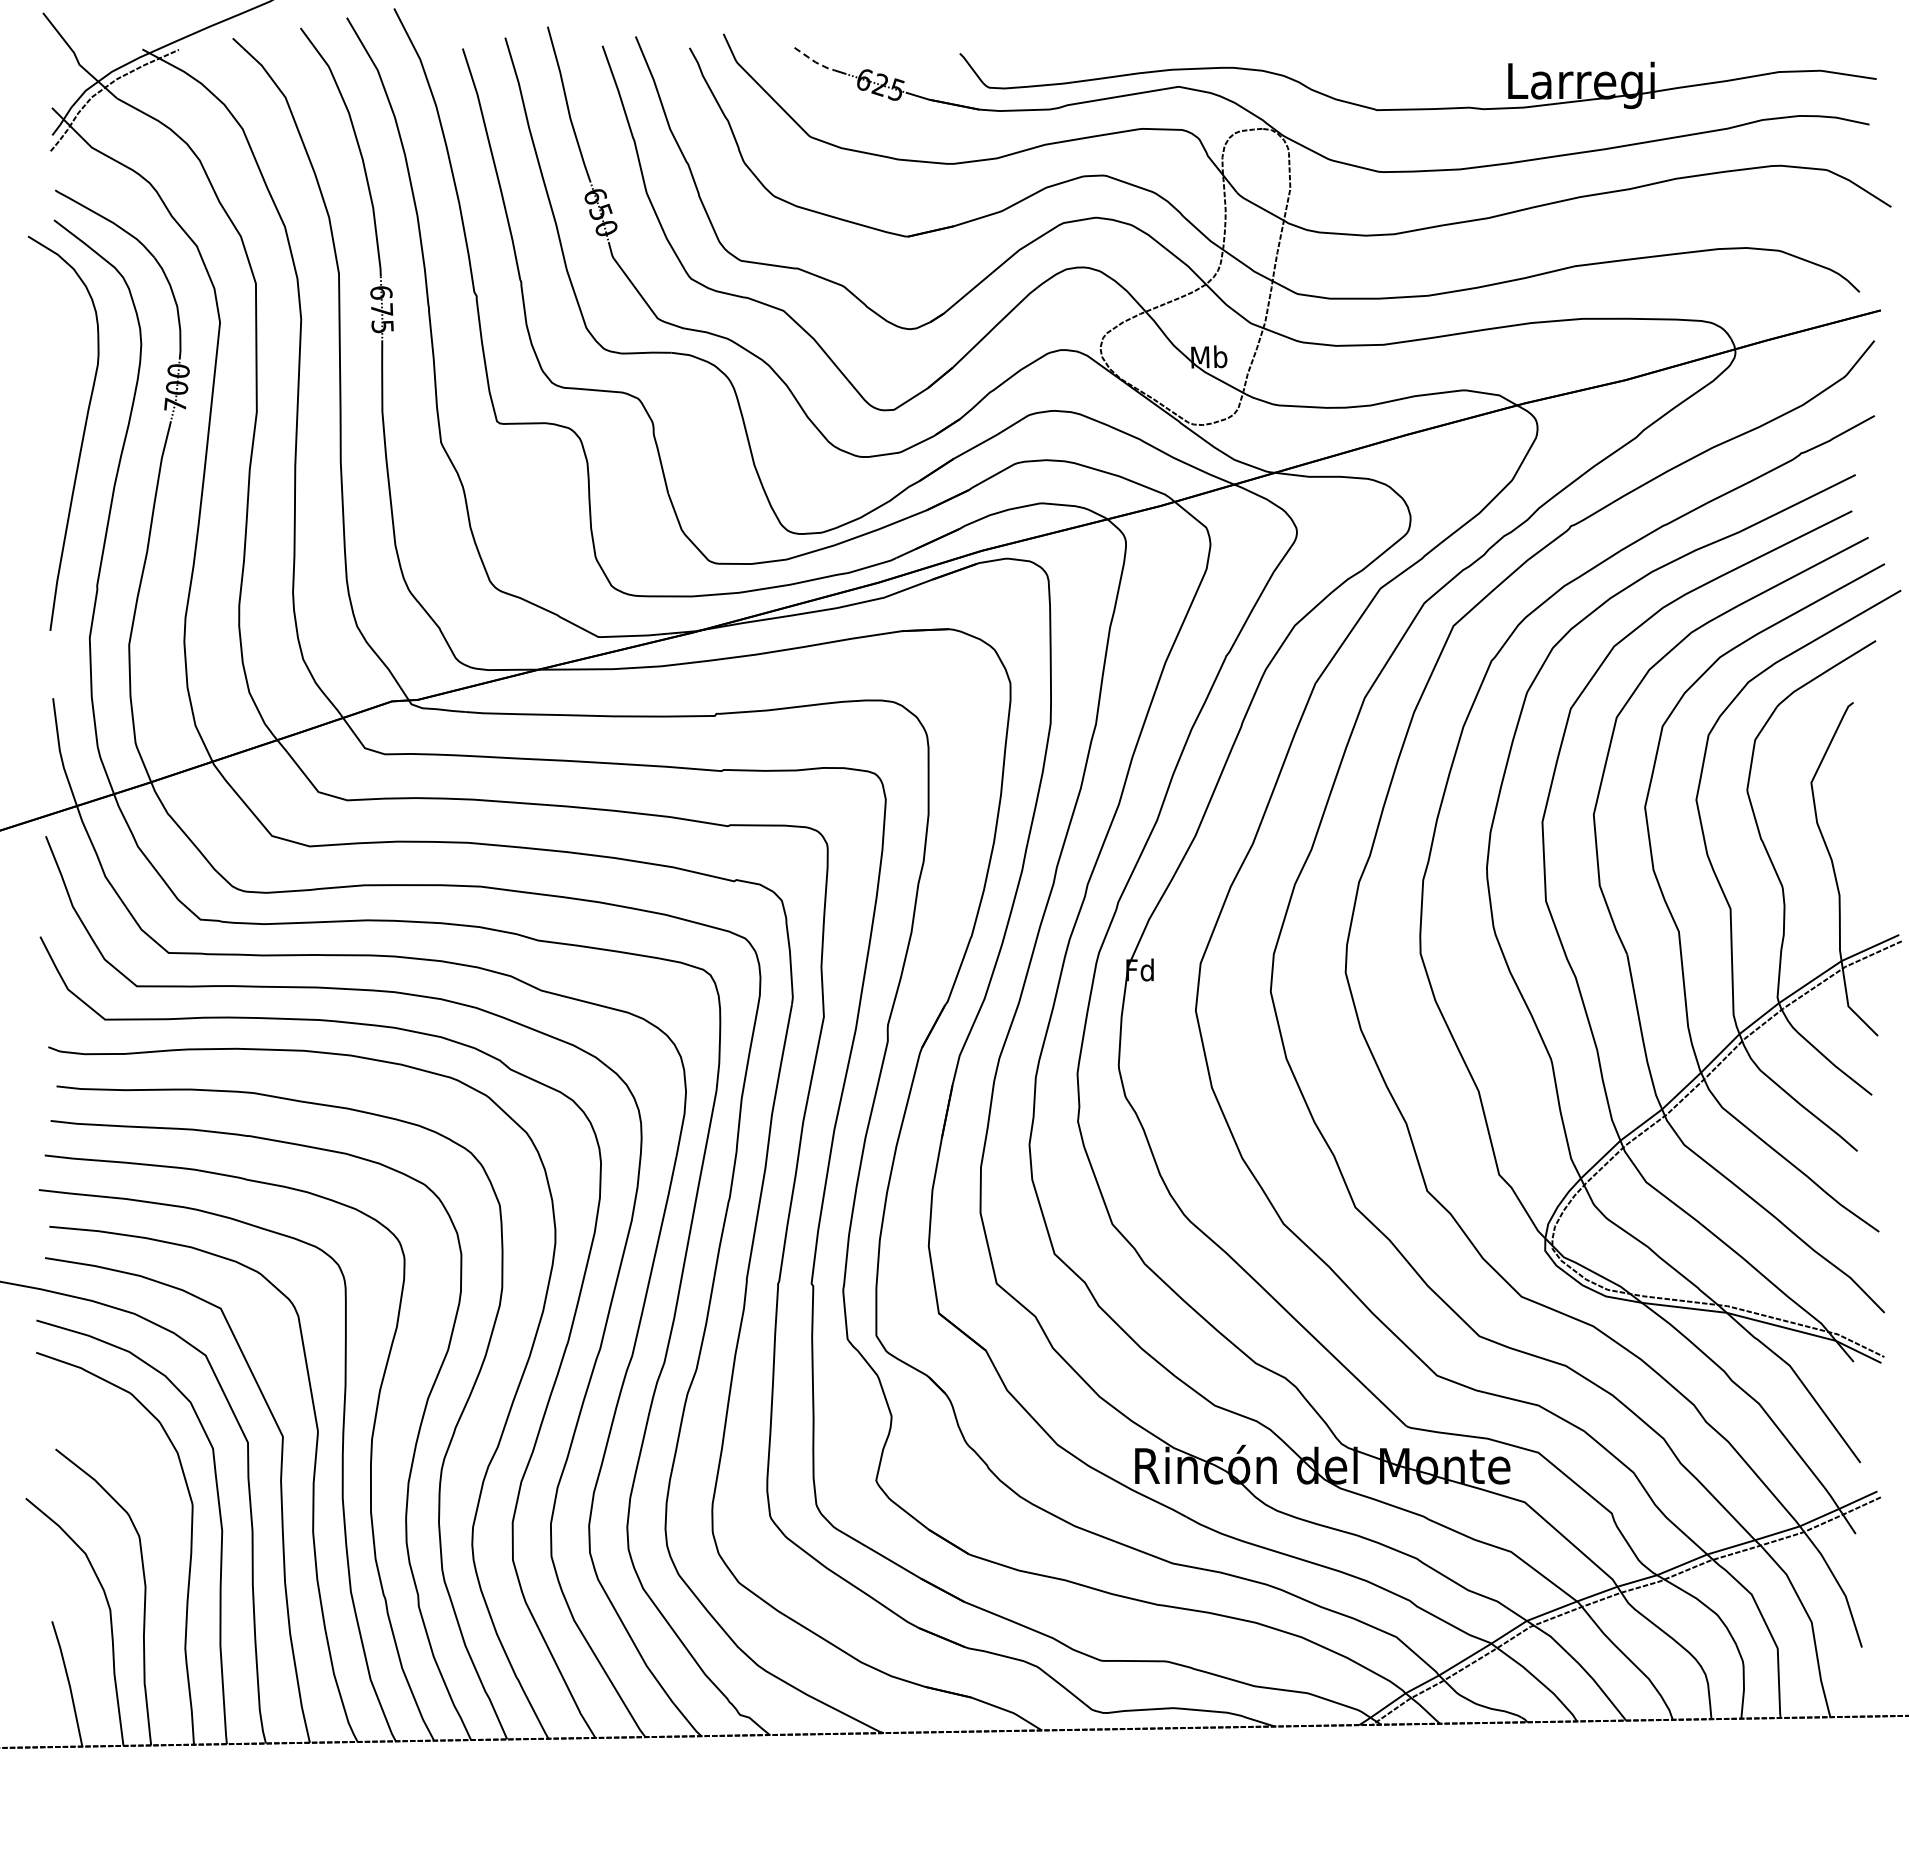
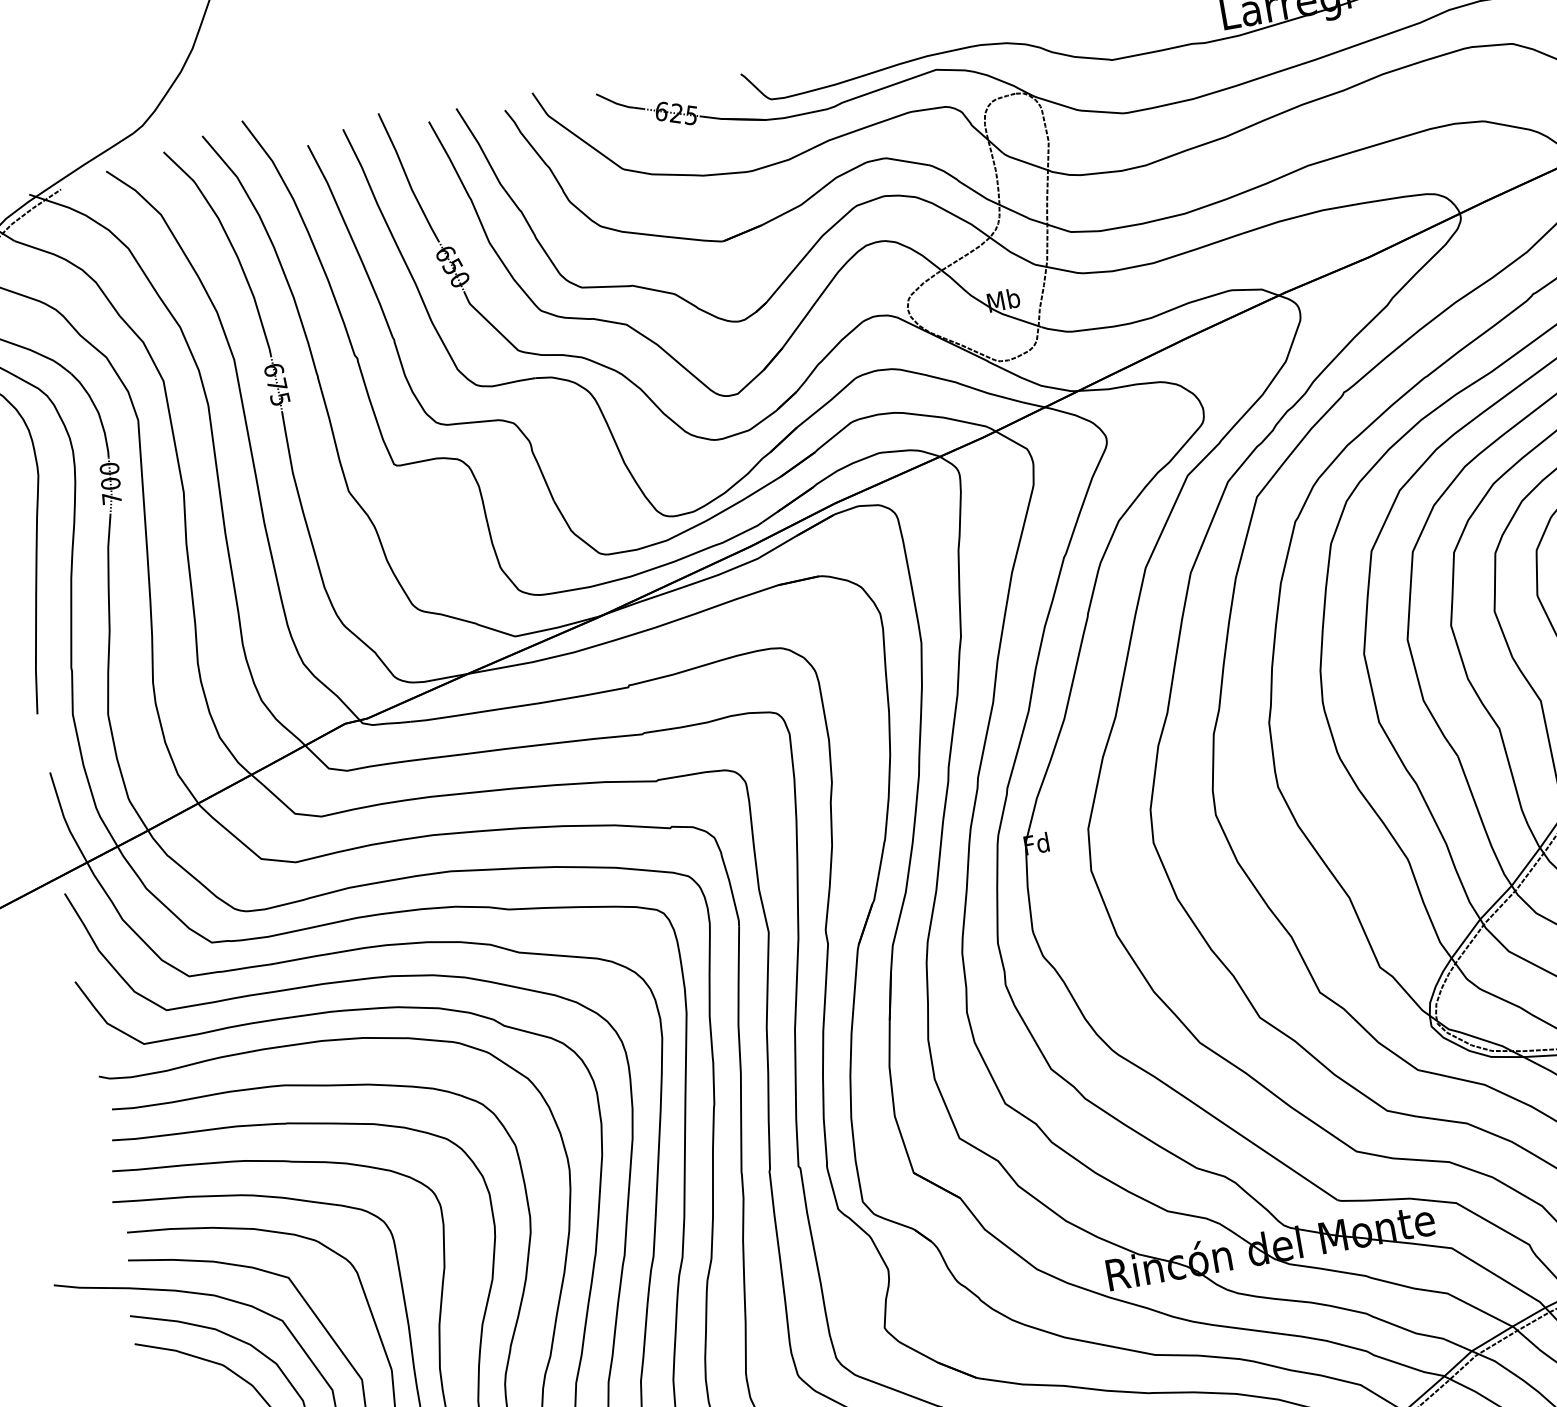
line: (814, 61) -> (615, 103), dashed -> solid

